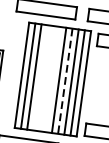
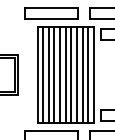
line: (40, 77) -> (54, 74), added
line: (47, 78) -> (60, 74), added
line: (52, 79) -> (65, 74), added
line: (64, 81) -> (76, 75), dashed -> solid

